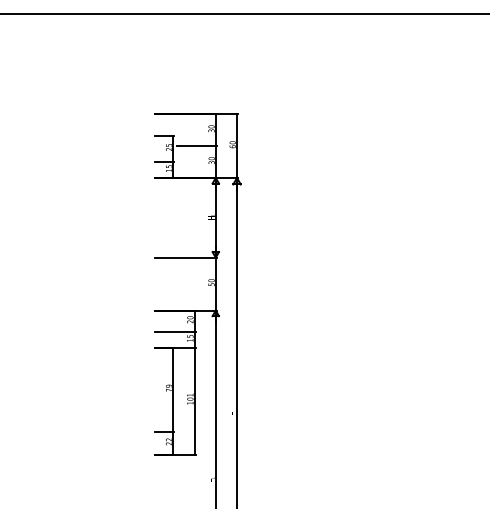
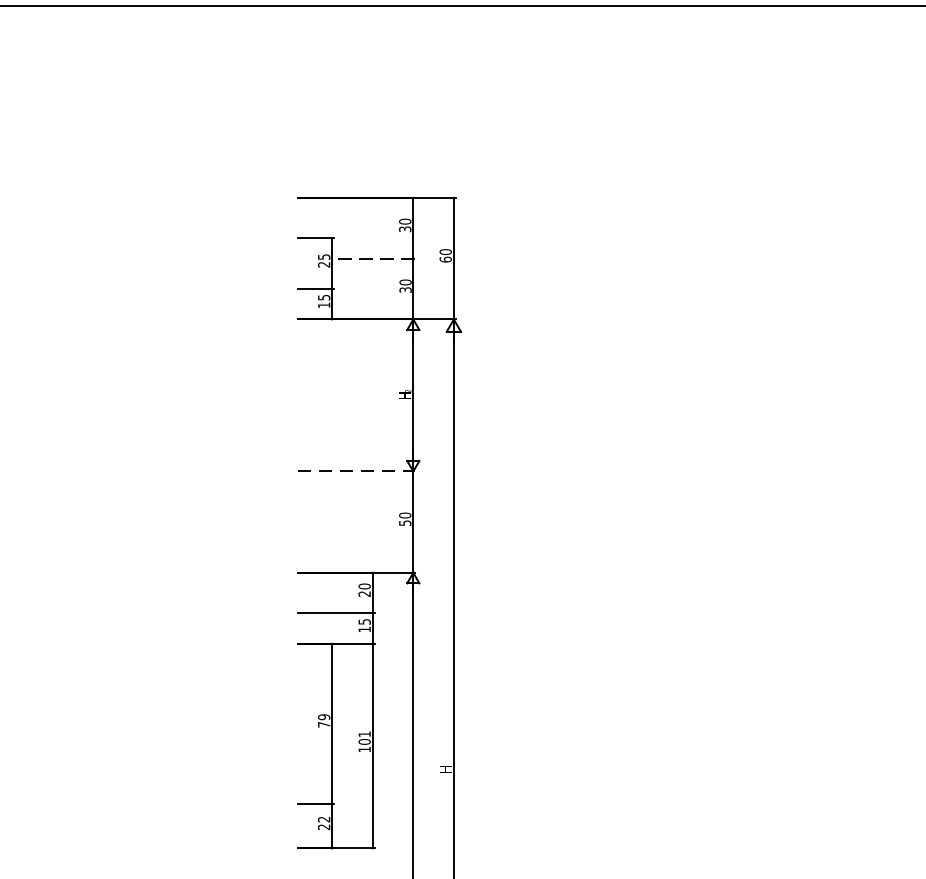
line: (197, 146) -> (378, 259), solid -> dashed
line: (186, 257) -> (357, 471), solid -> dashed

